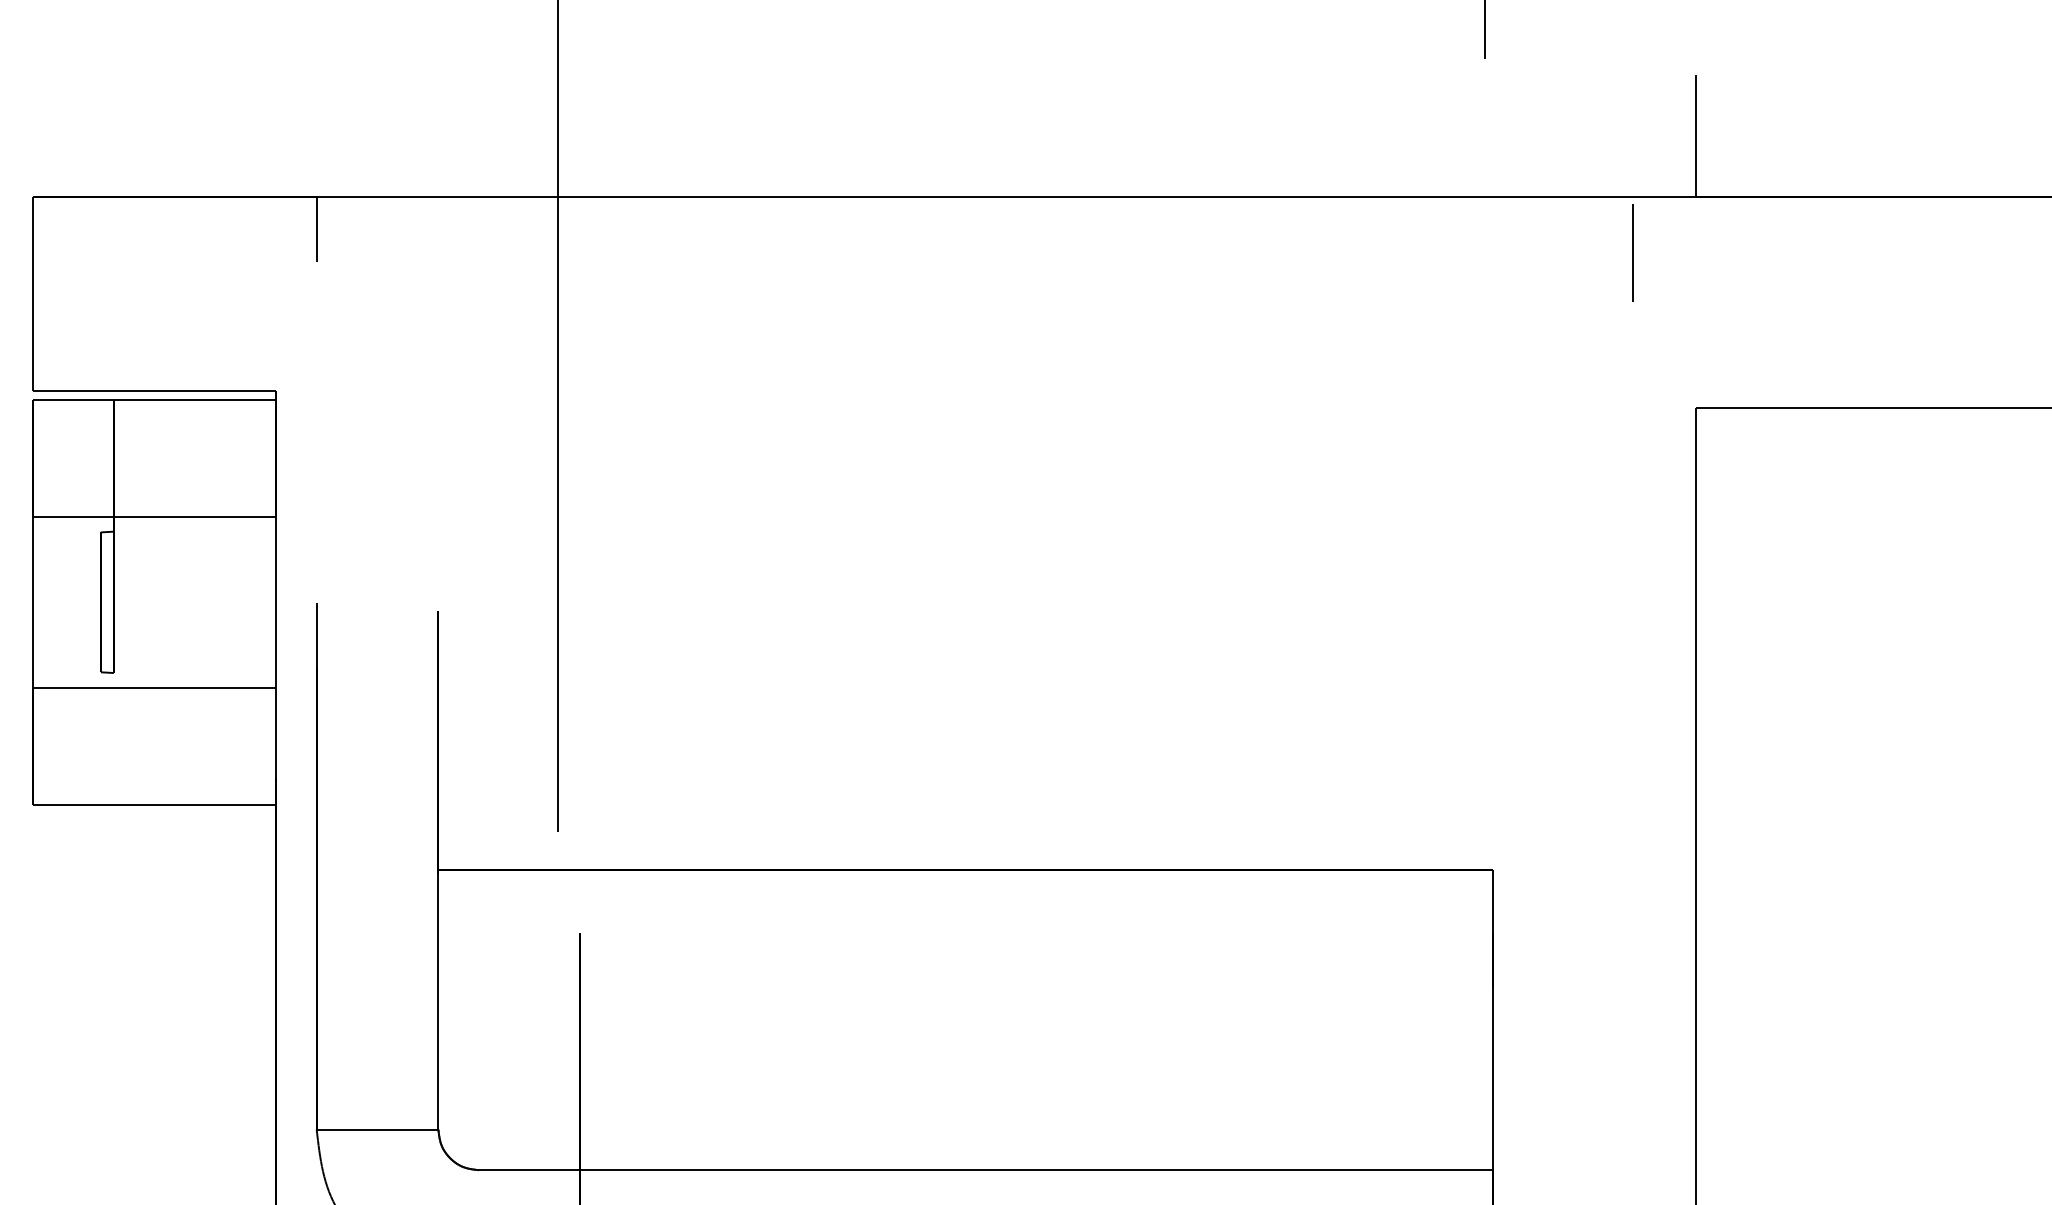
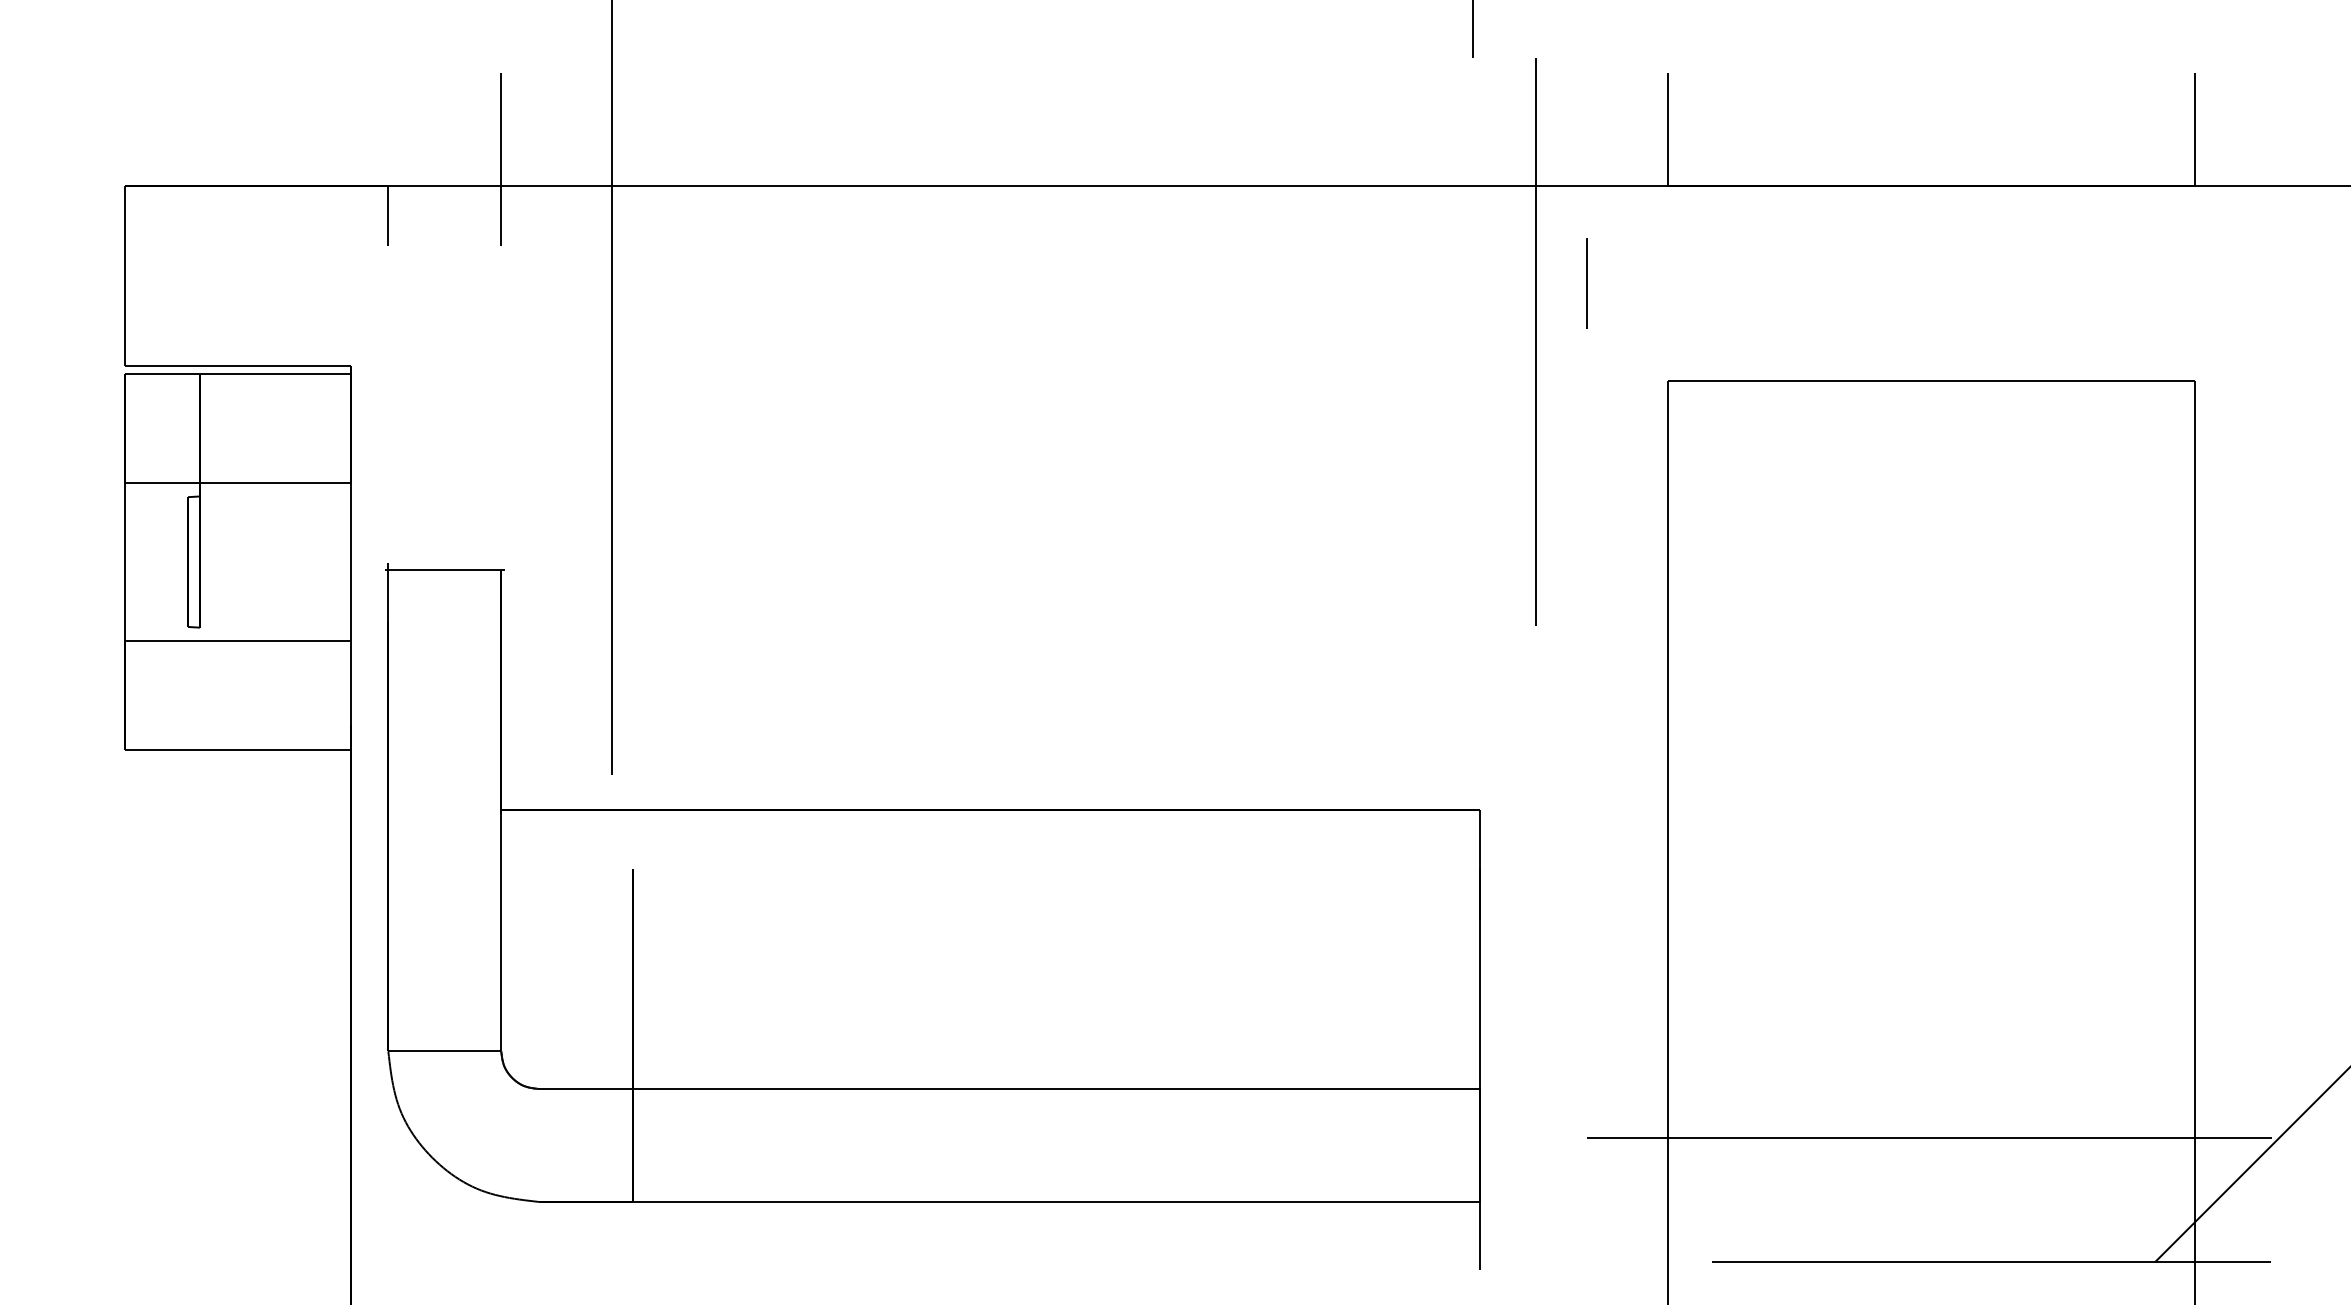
line: (438, 167) -> (501, 158), added
line: (1631, 252) -> (1586, 283), moved
line: (1552, 364) -> (1535, 341), added
line: (377, 610) -> (444, 569), added

